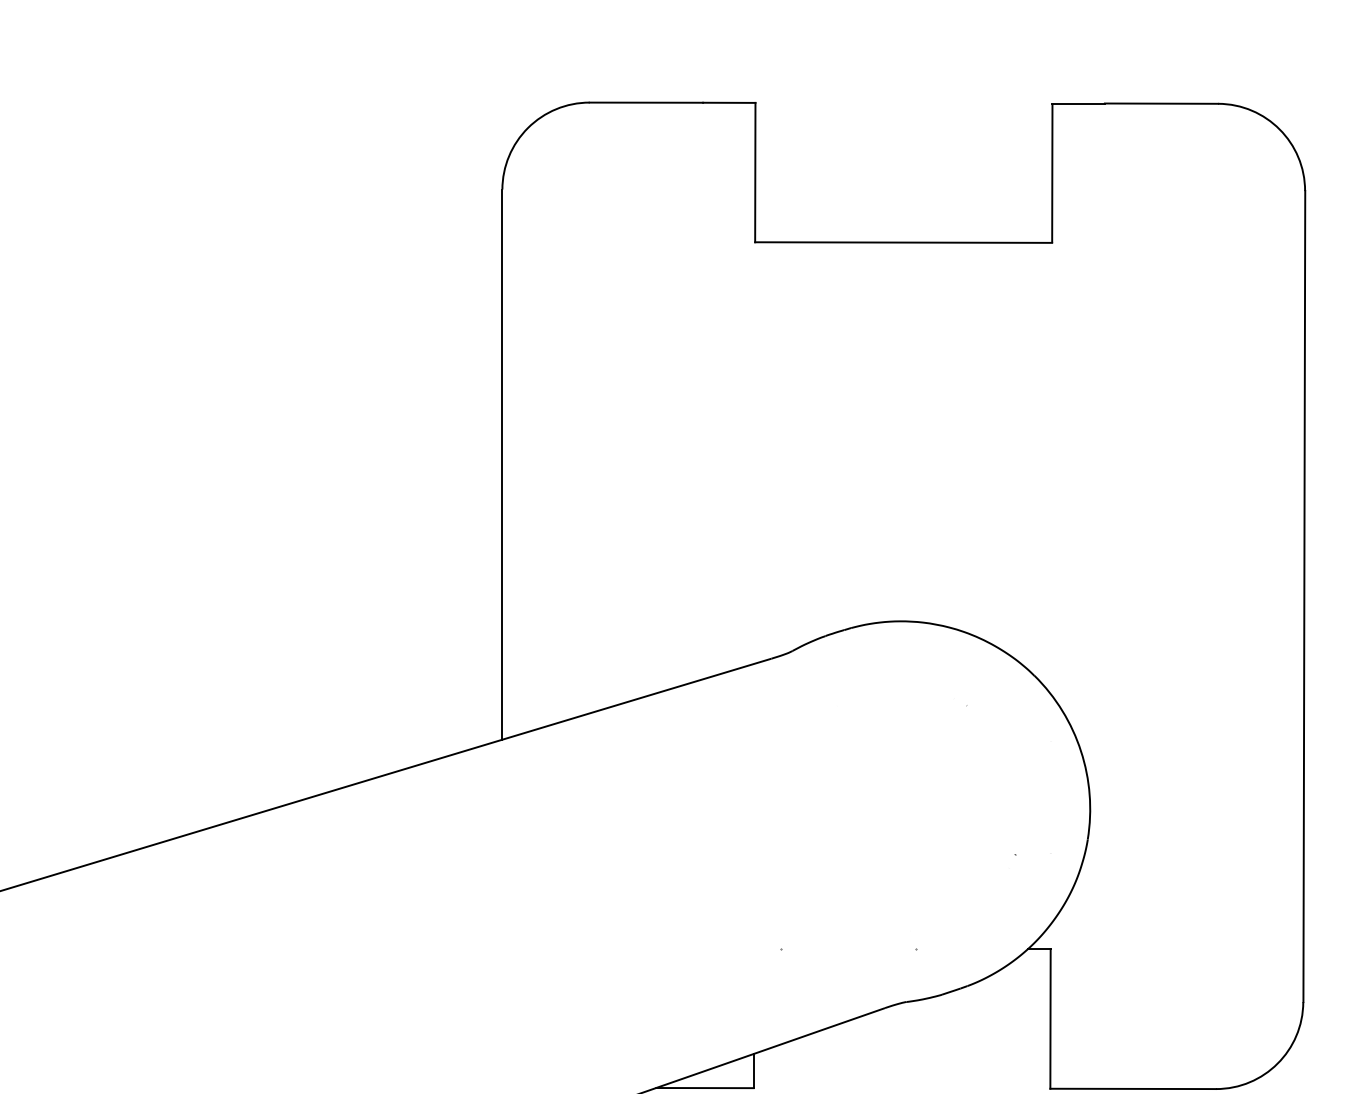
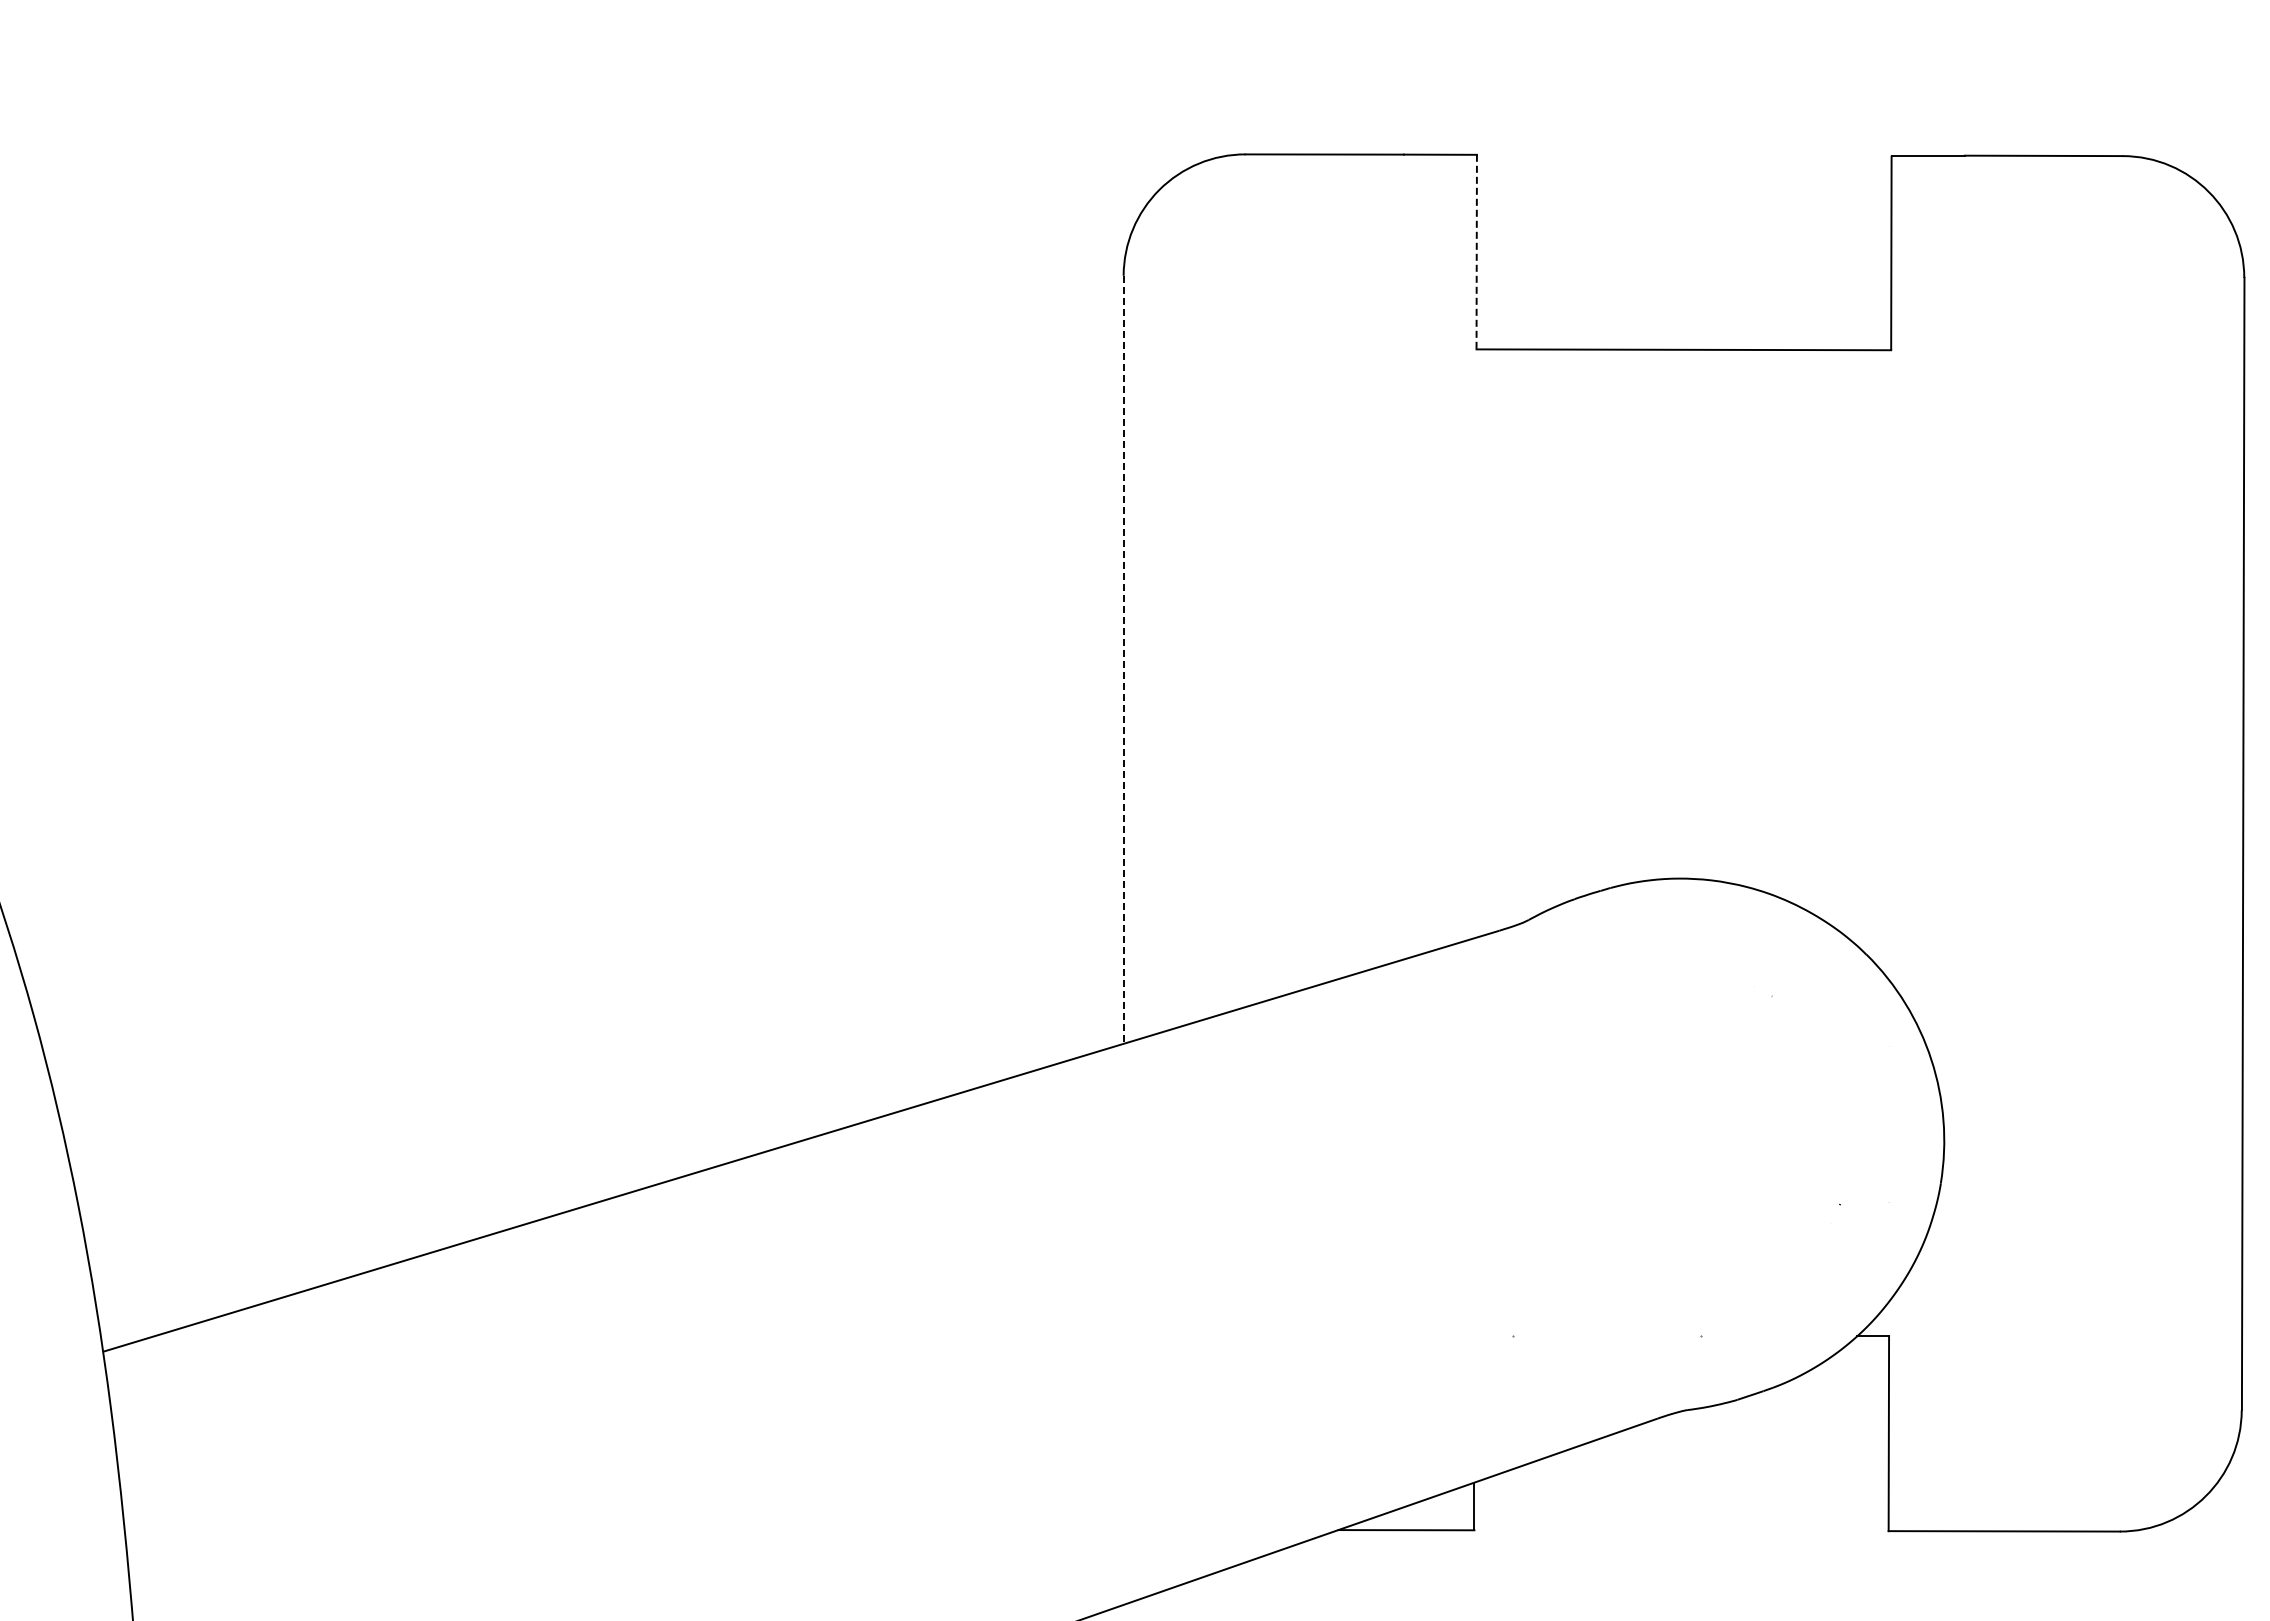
line: (755, 172) -> (1476, 252), solid -> dashed
line: (502, 465) -> (1123, 660), solid -> dashed

